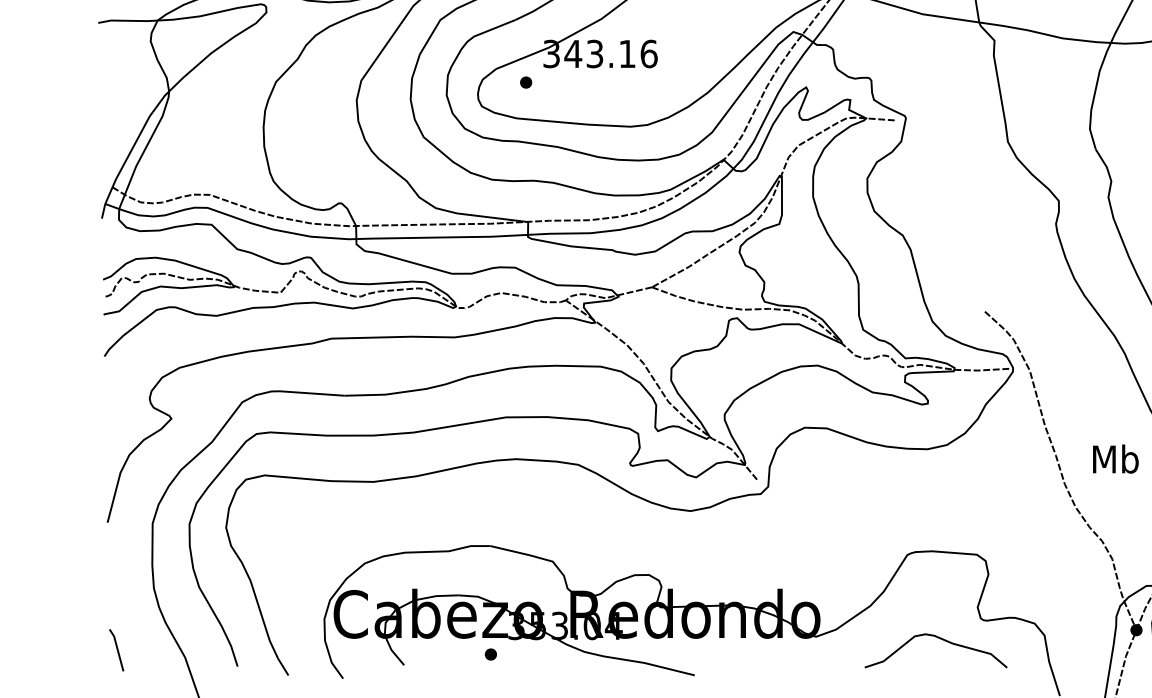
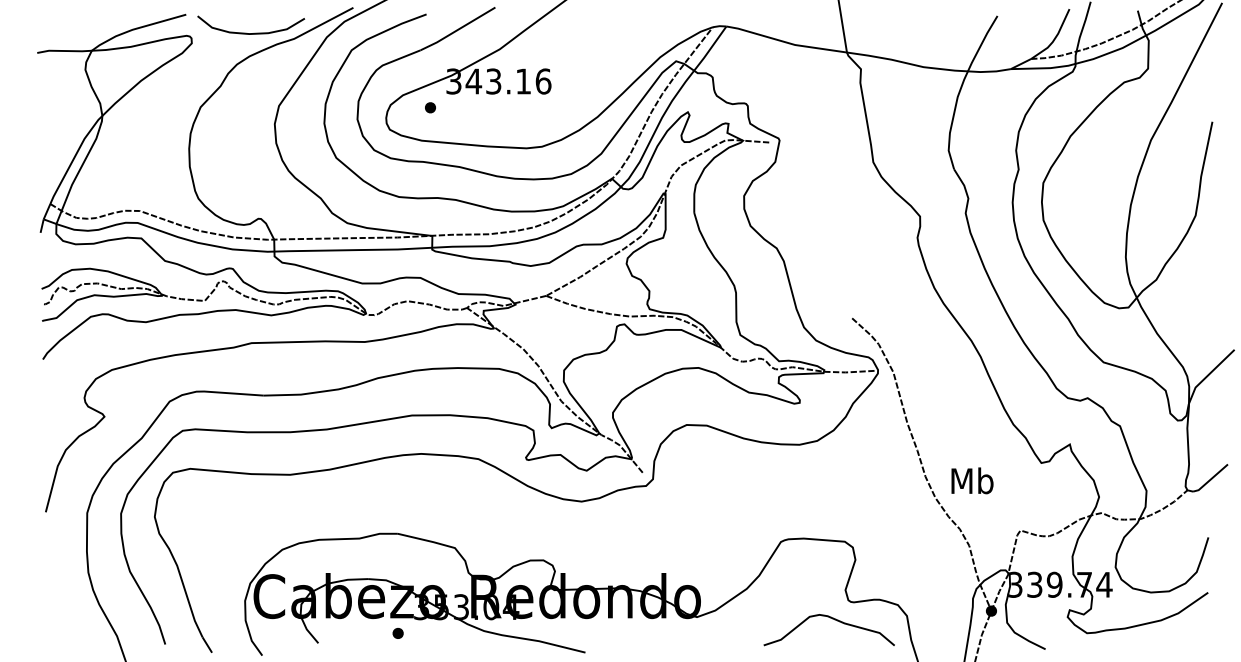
text: (1115, 458) -> (972, 480), moved
curve: (941, 640) -> (834, 620), moved
line: (117, 650) -> (54, 629), removed

